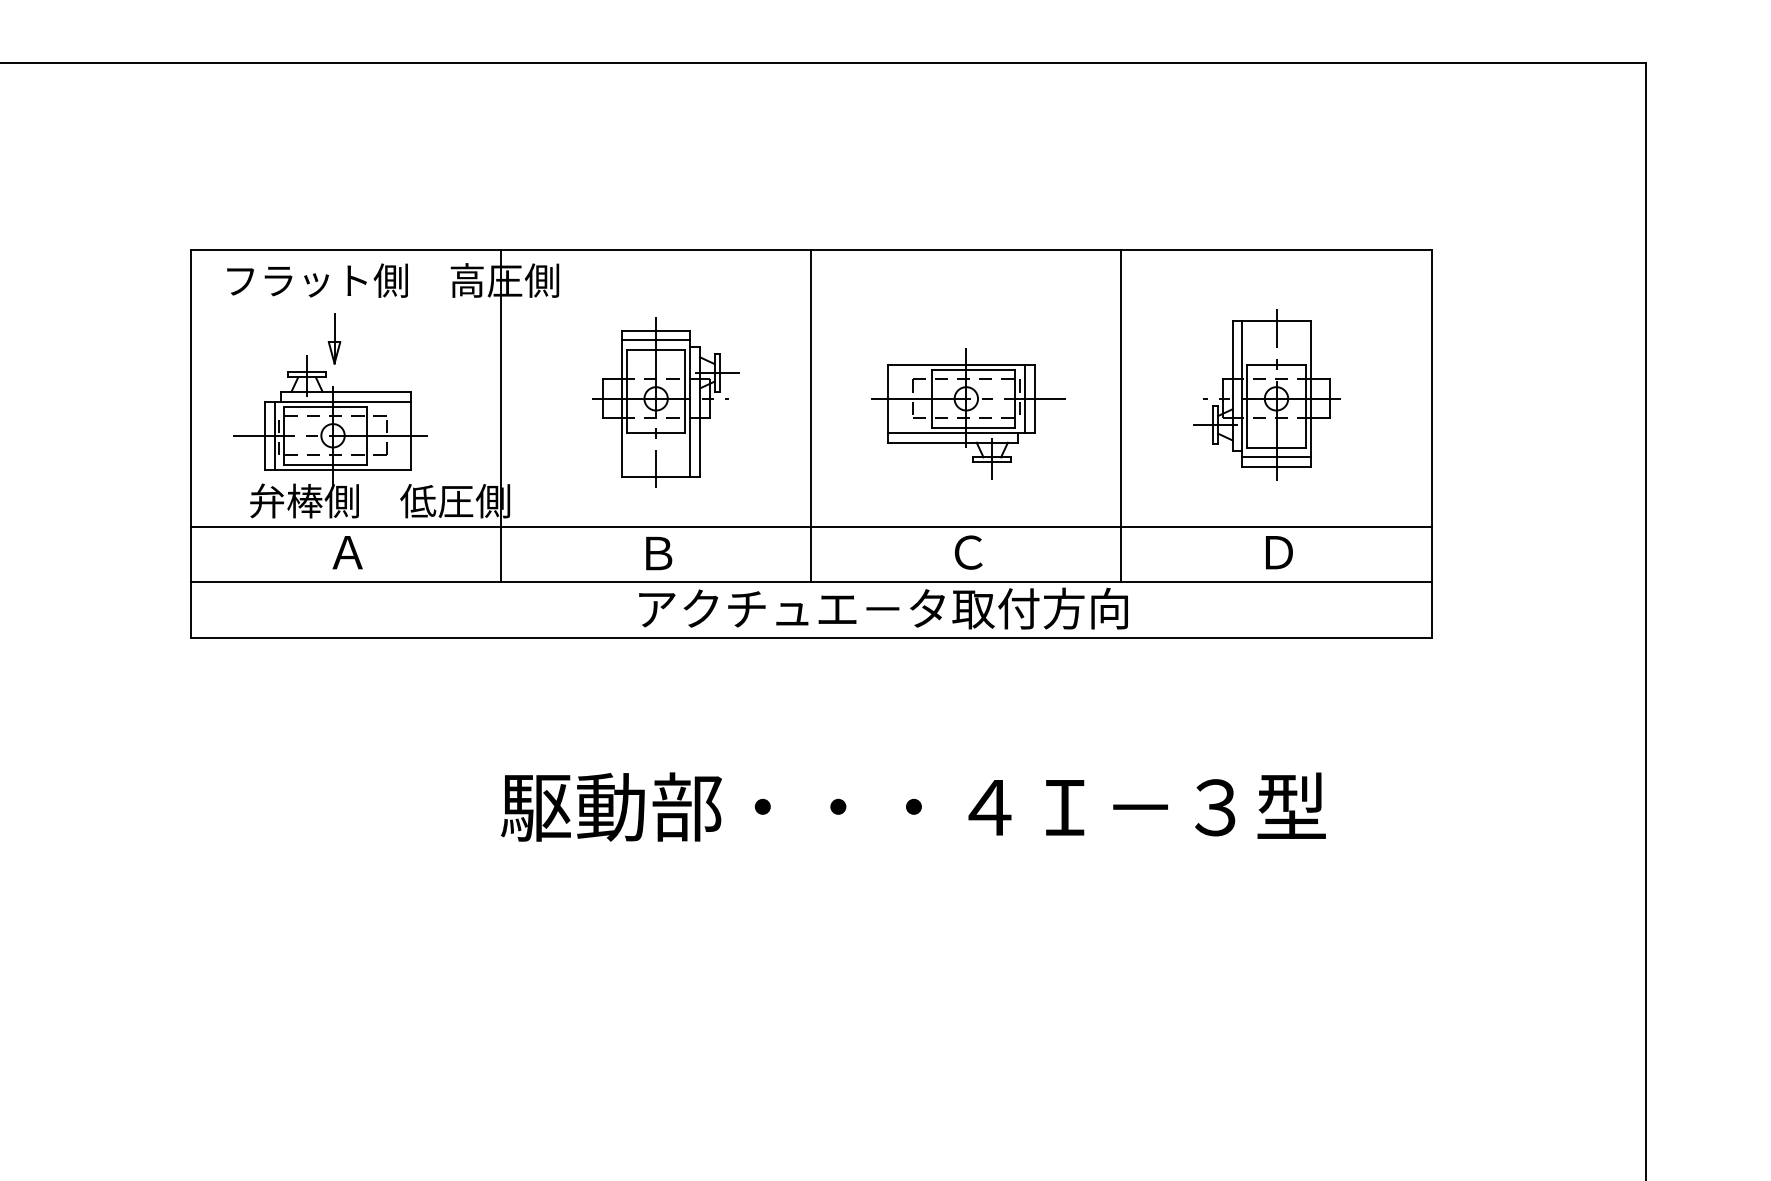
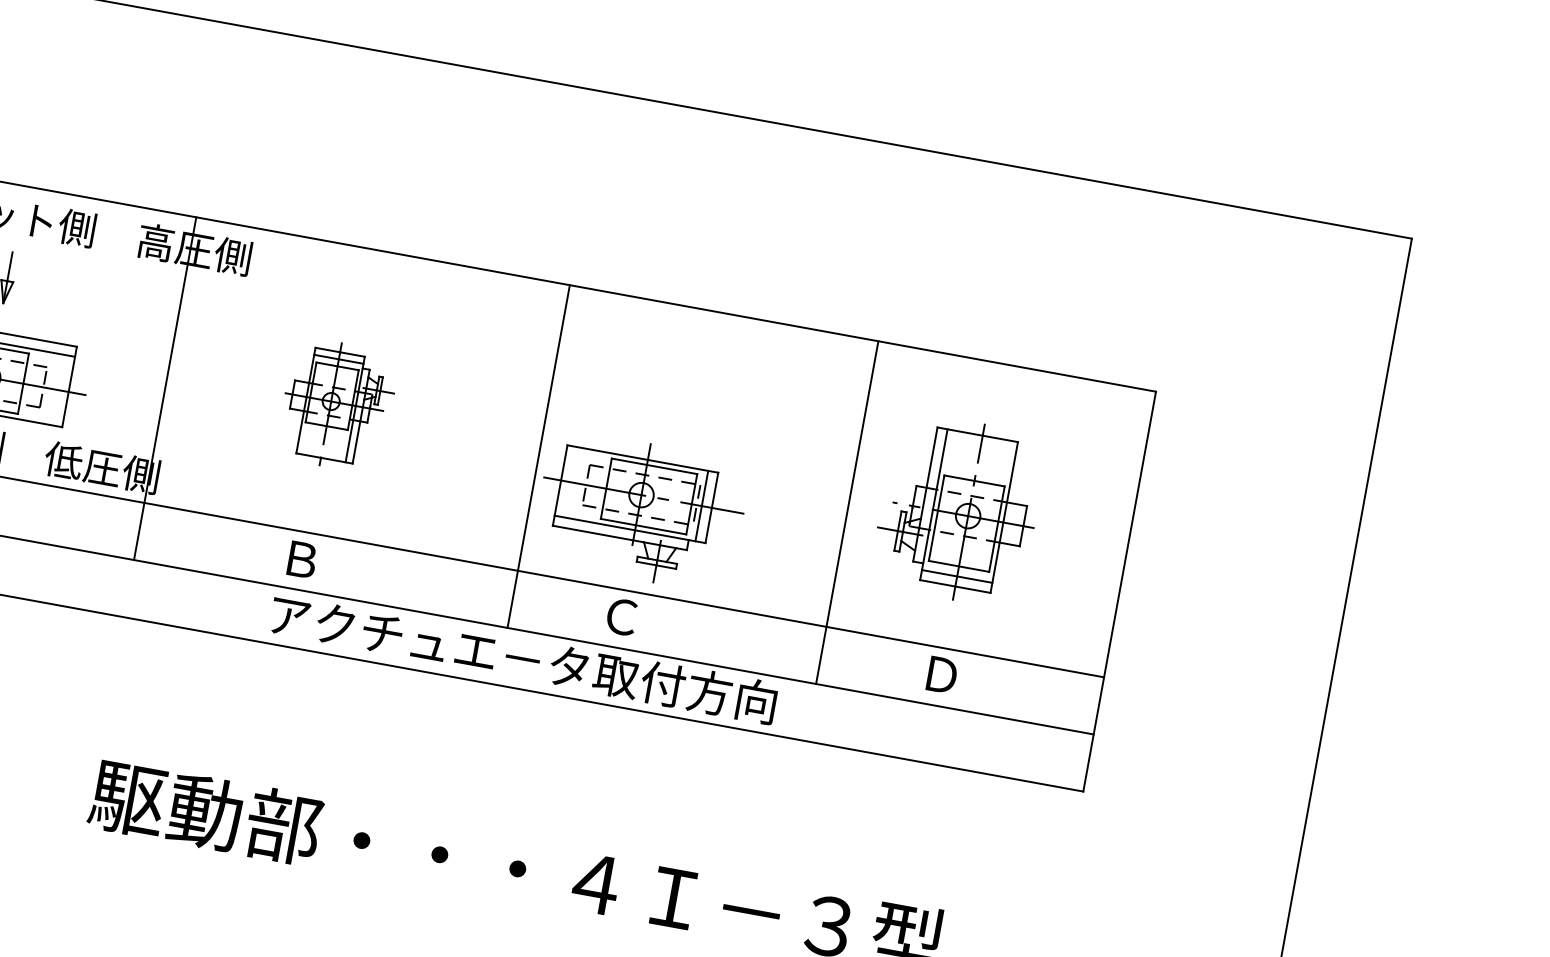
part: (665, 402) -> (337, 405), size x0.7
part: (968, 413) -> (641, 510), moved
line: (811, 416) -> (538, 456), moved
line: (1121, 416) -> (847, 512), moved

